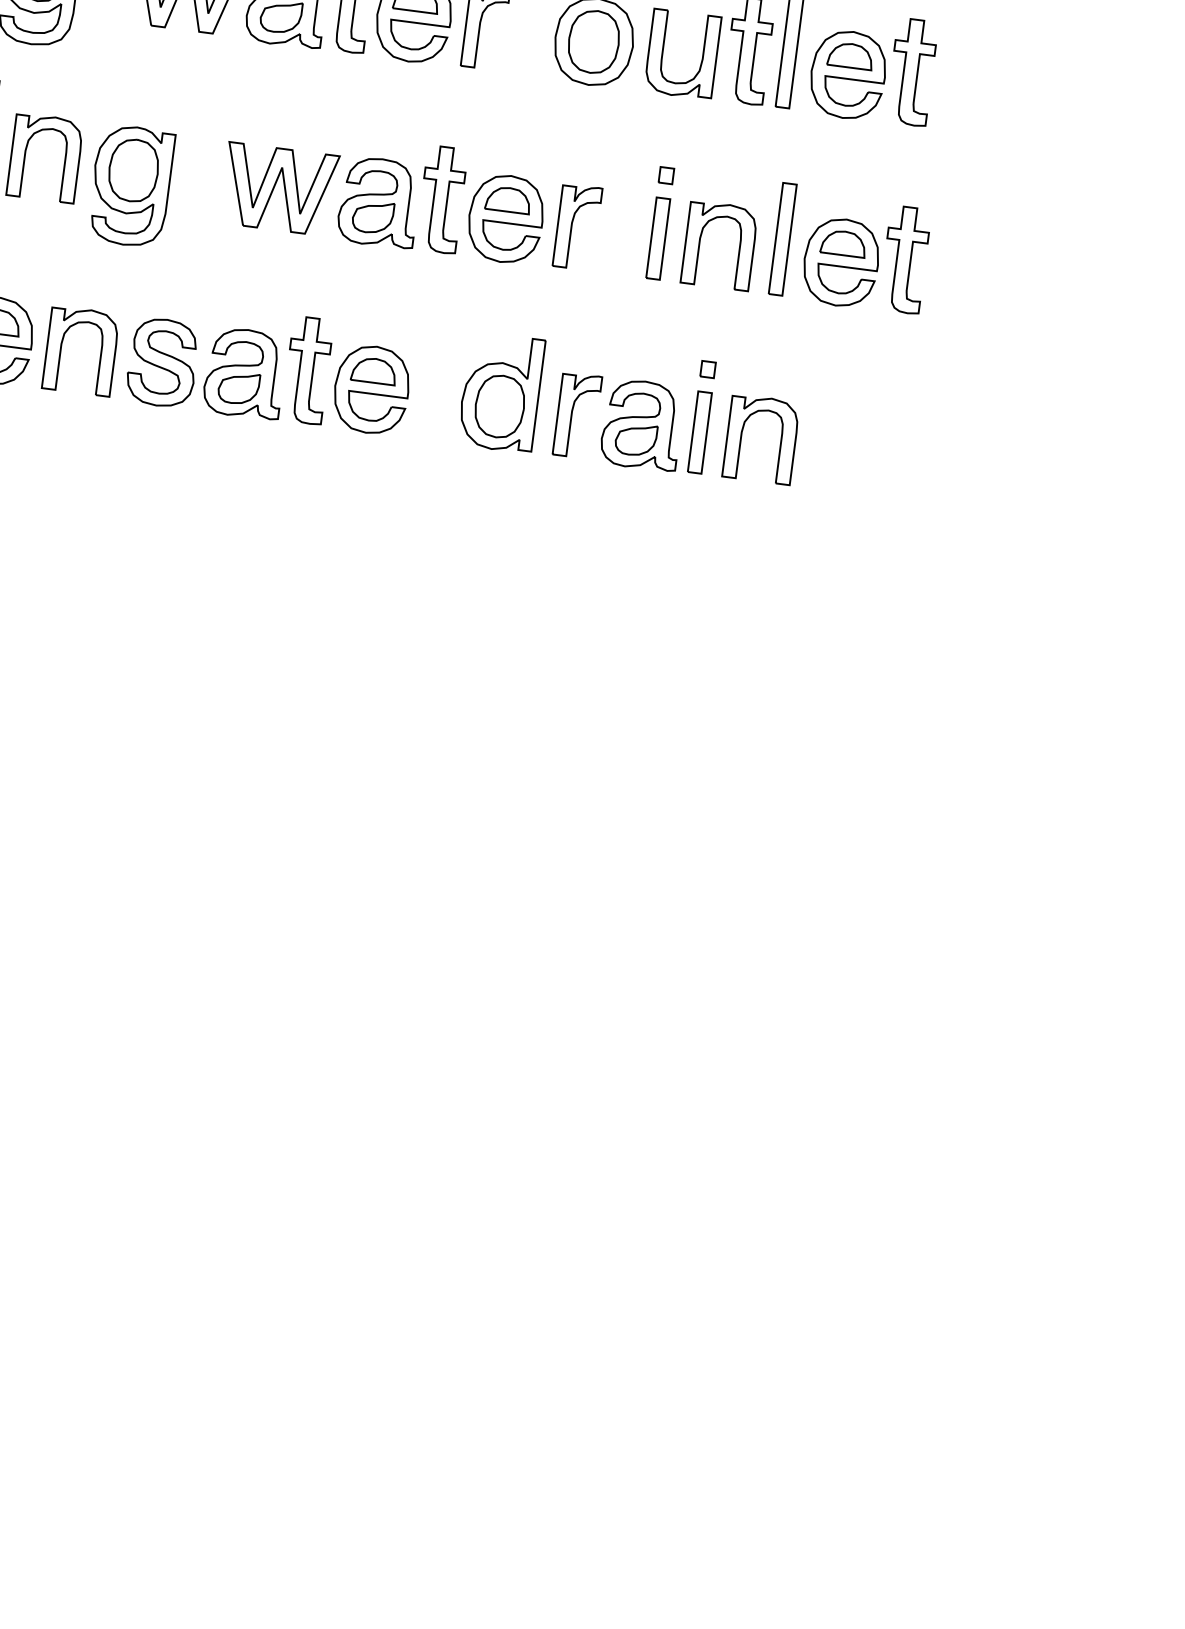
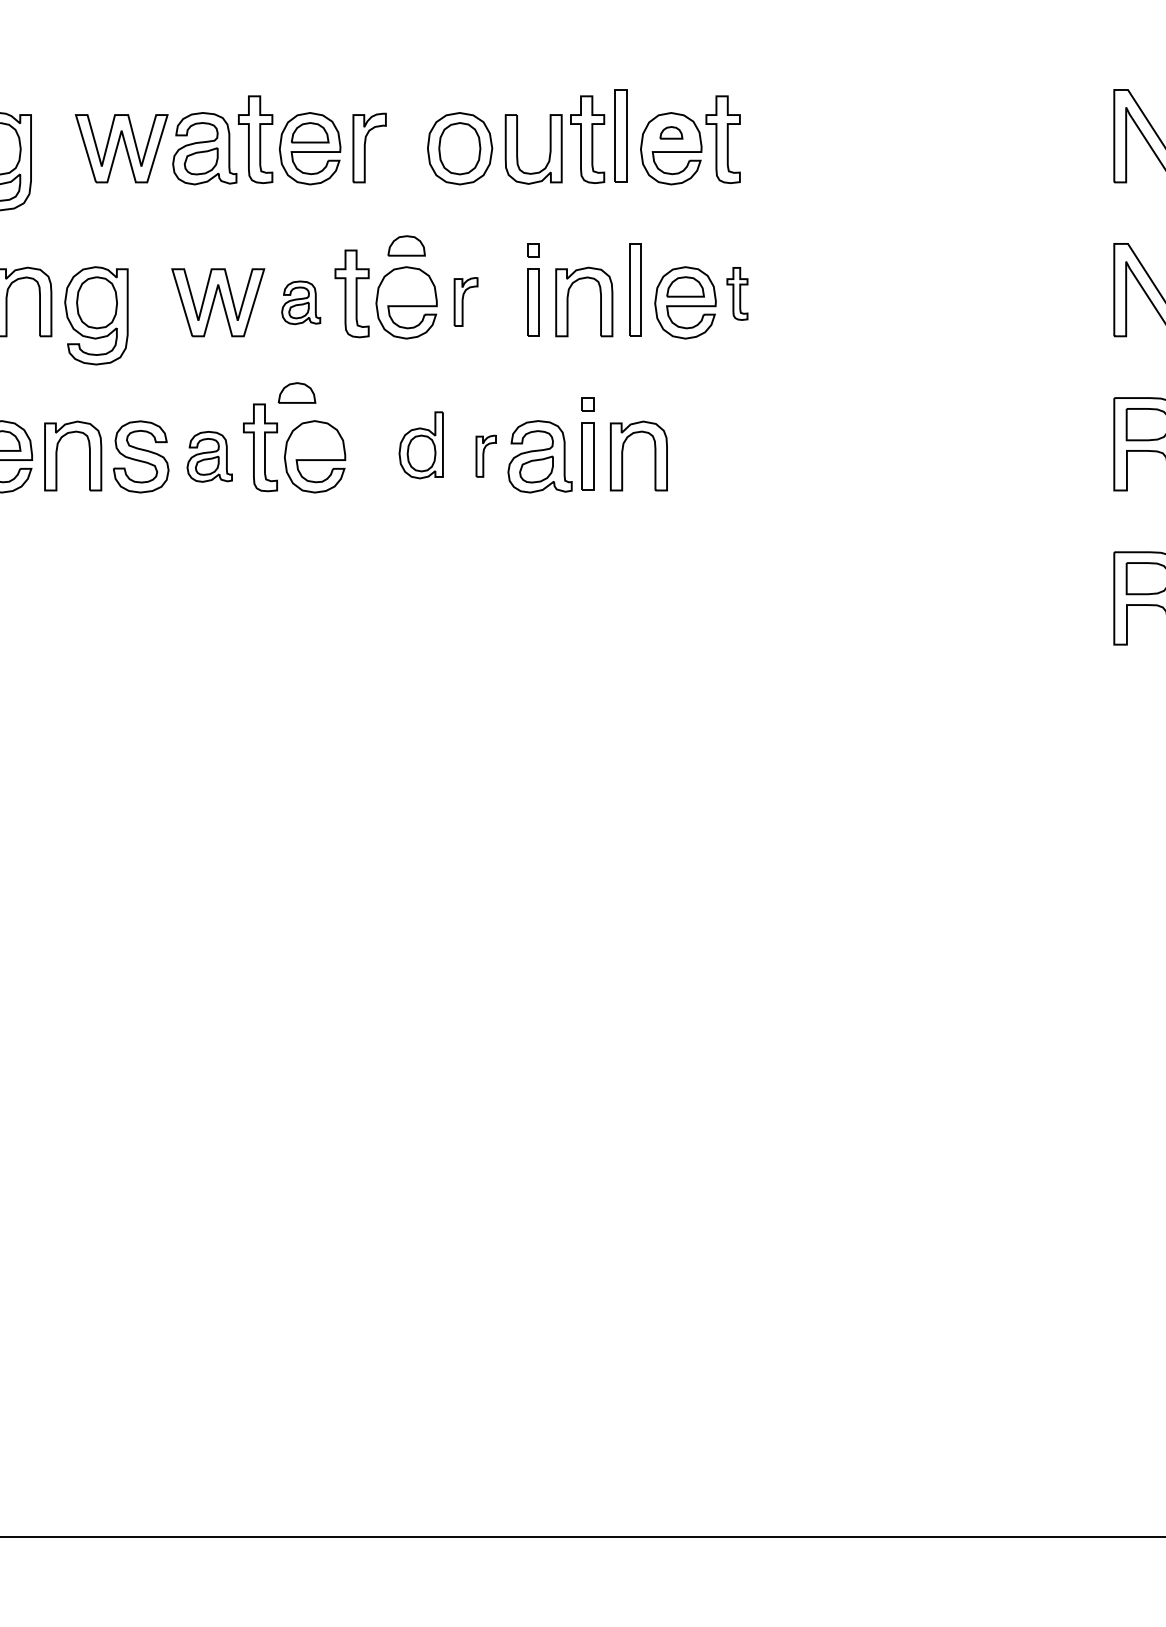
part: (850, 55) -> (671, 132), size x0.6
part: (508, 199) -> (406, 245), moved
part: (378, 201) -> (300, 302), size x0.6
part: (576, 226) -> (465, 301), size x0.7
part: (905, 259) -> (737, 293), size x0.6
part: (373, 370) -> (296, 392), moved
part: (244, 372) -> (209, 456), size x0.7
part: (501, 392) -> (421, 445), size x0.7
part: (577, 416) -> (486, 456), size x0.6

